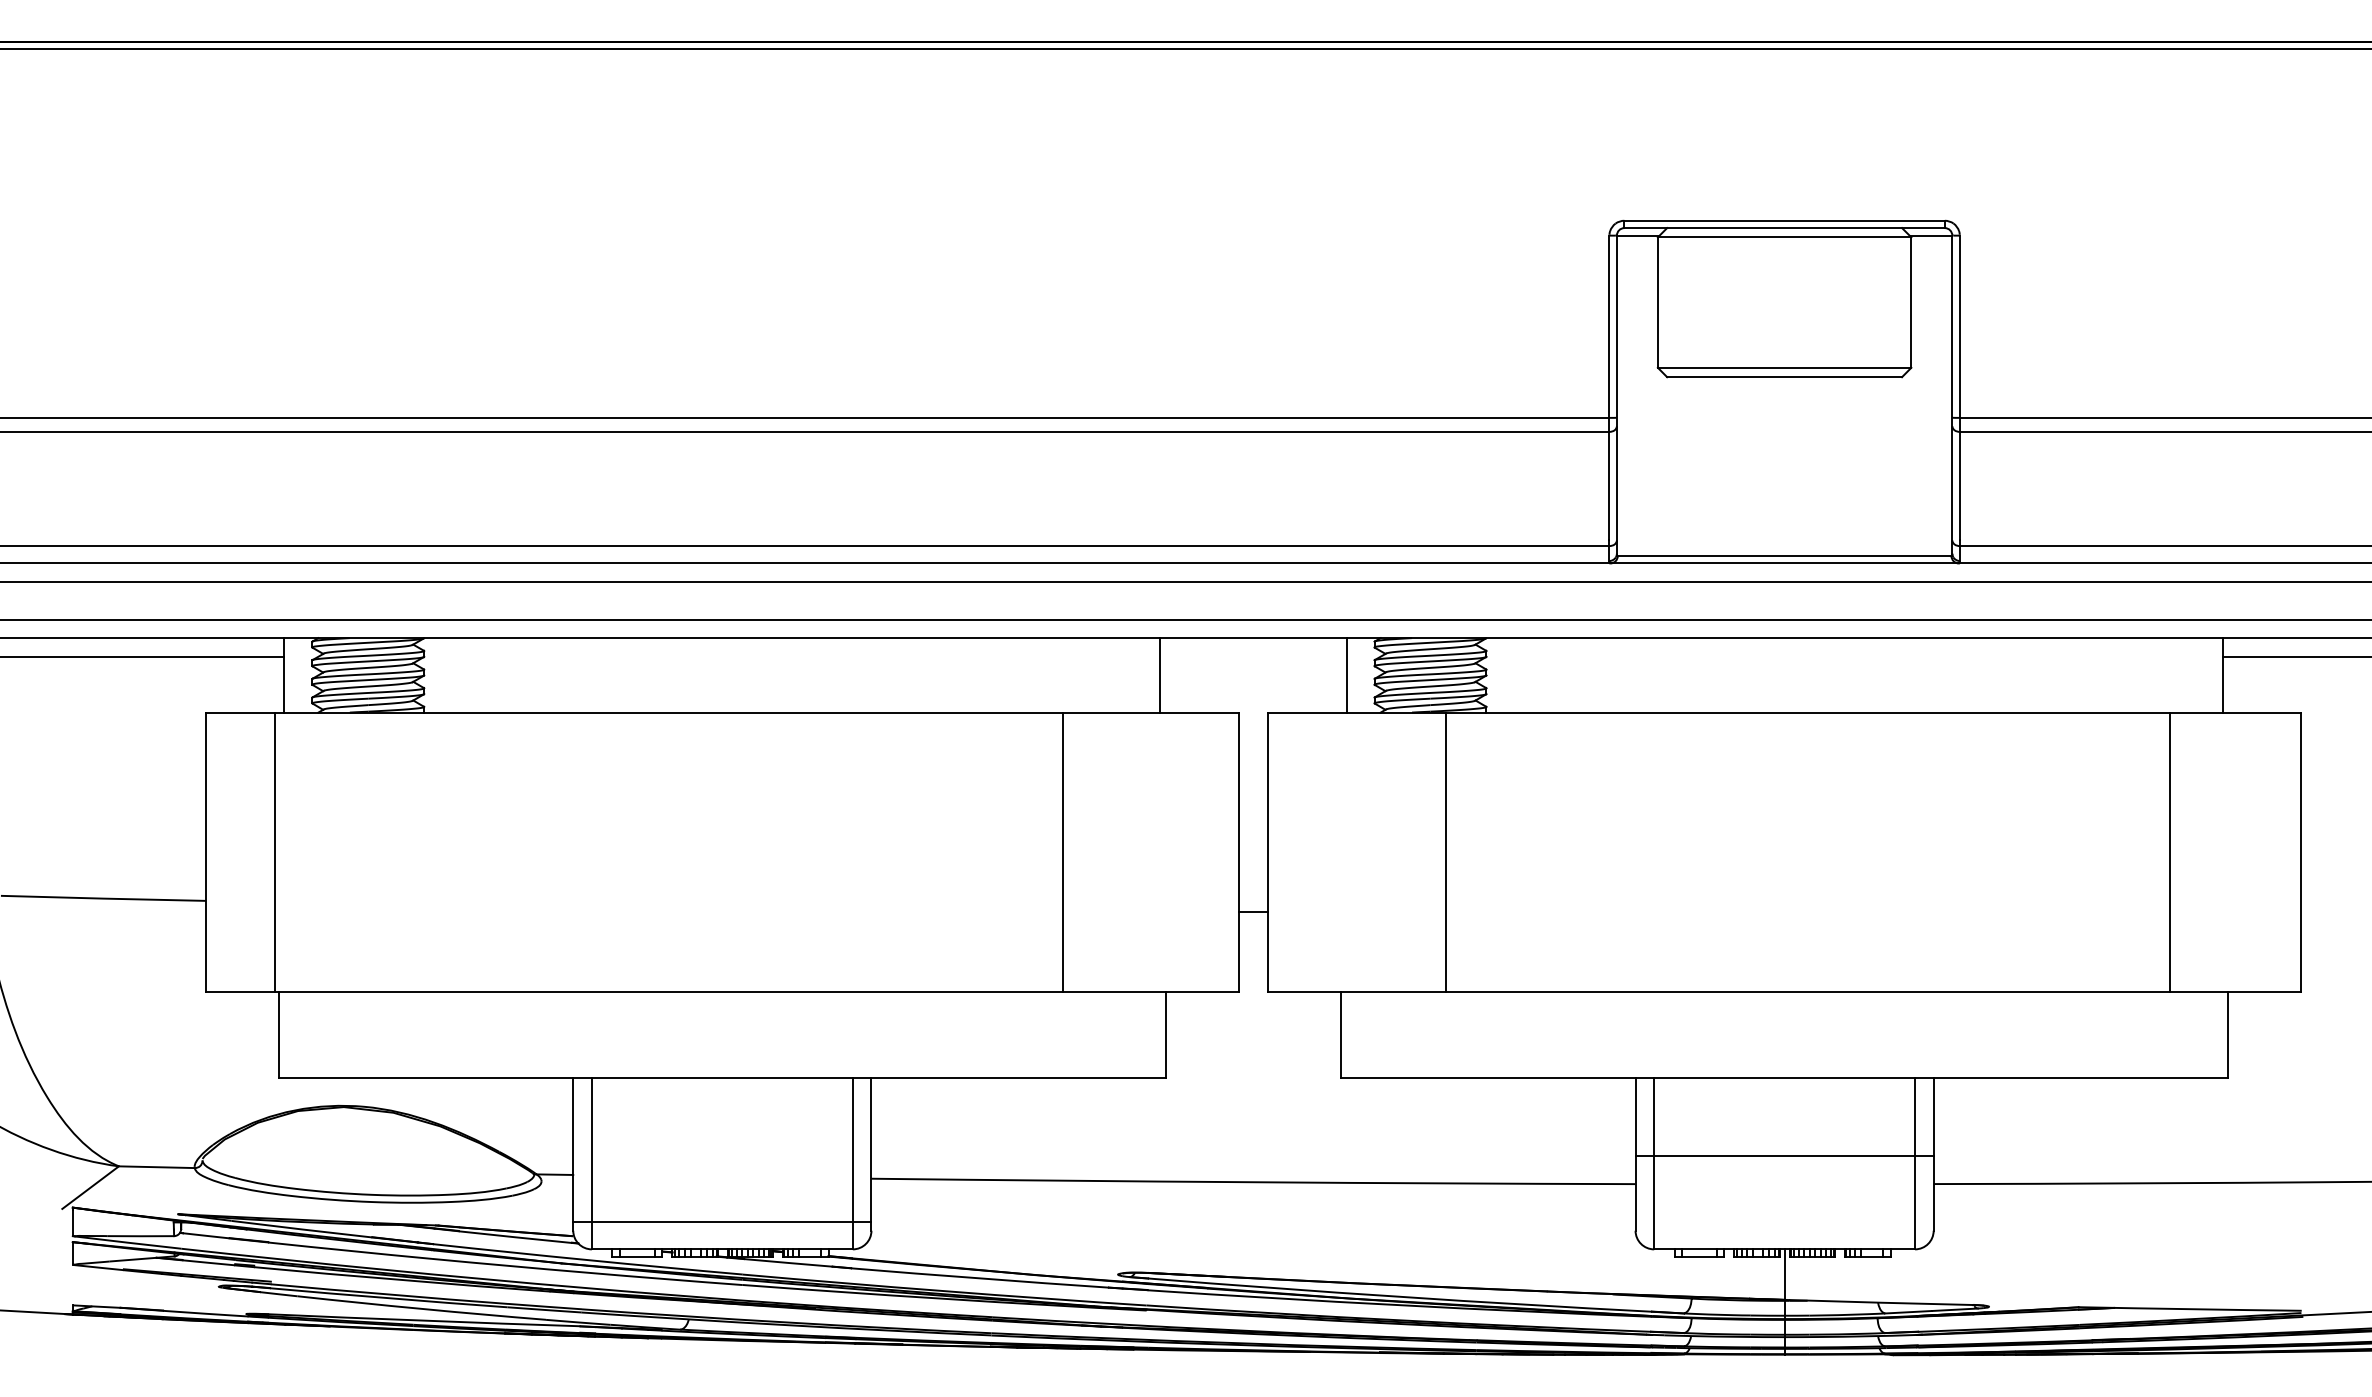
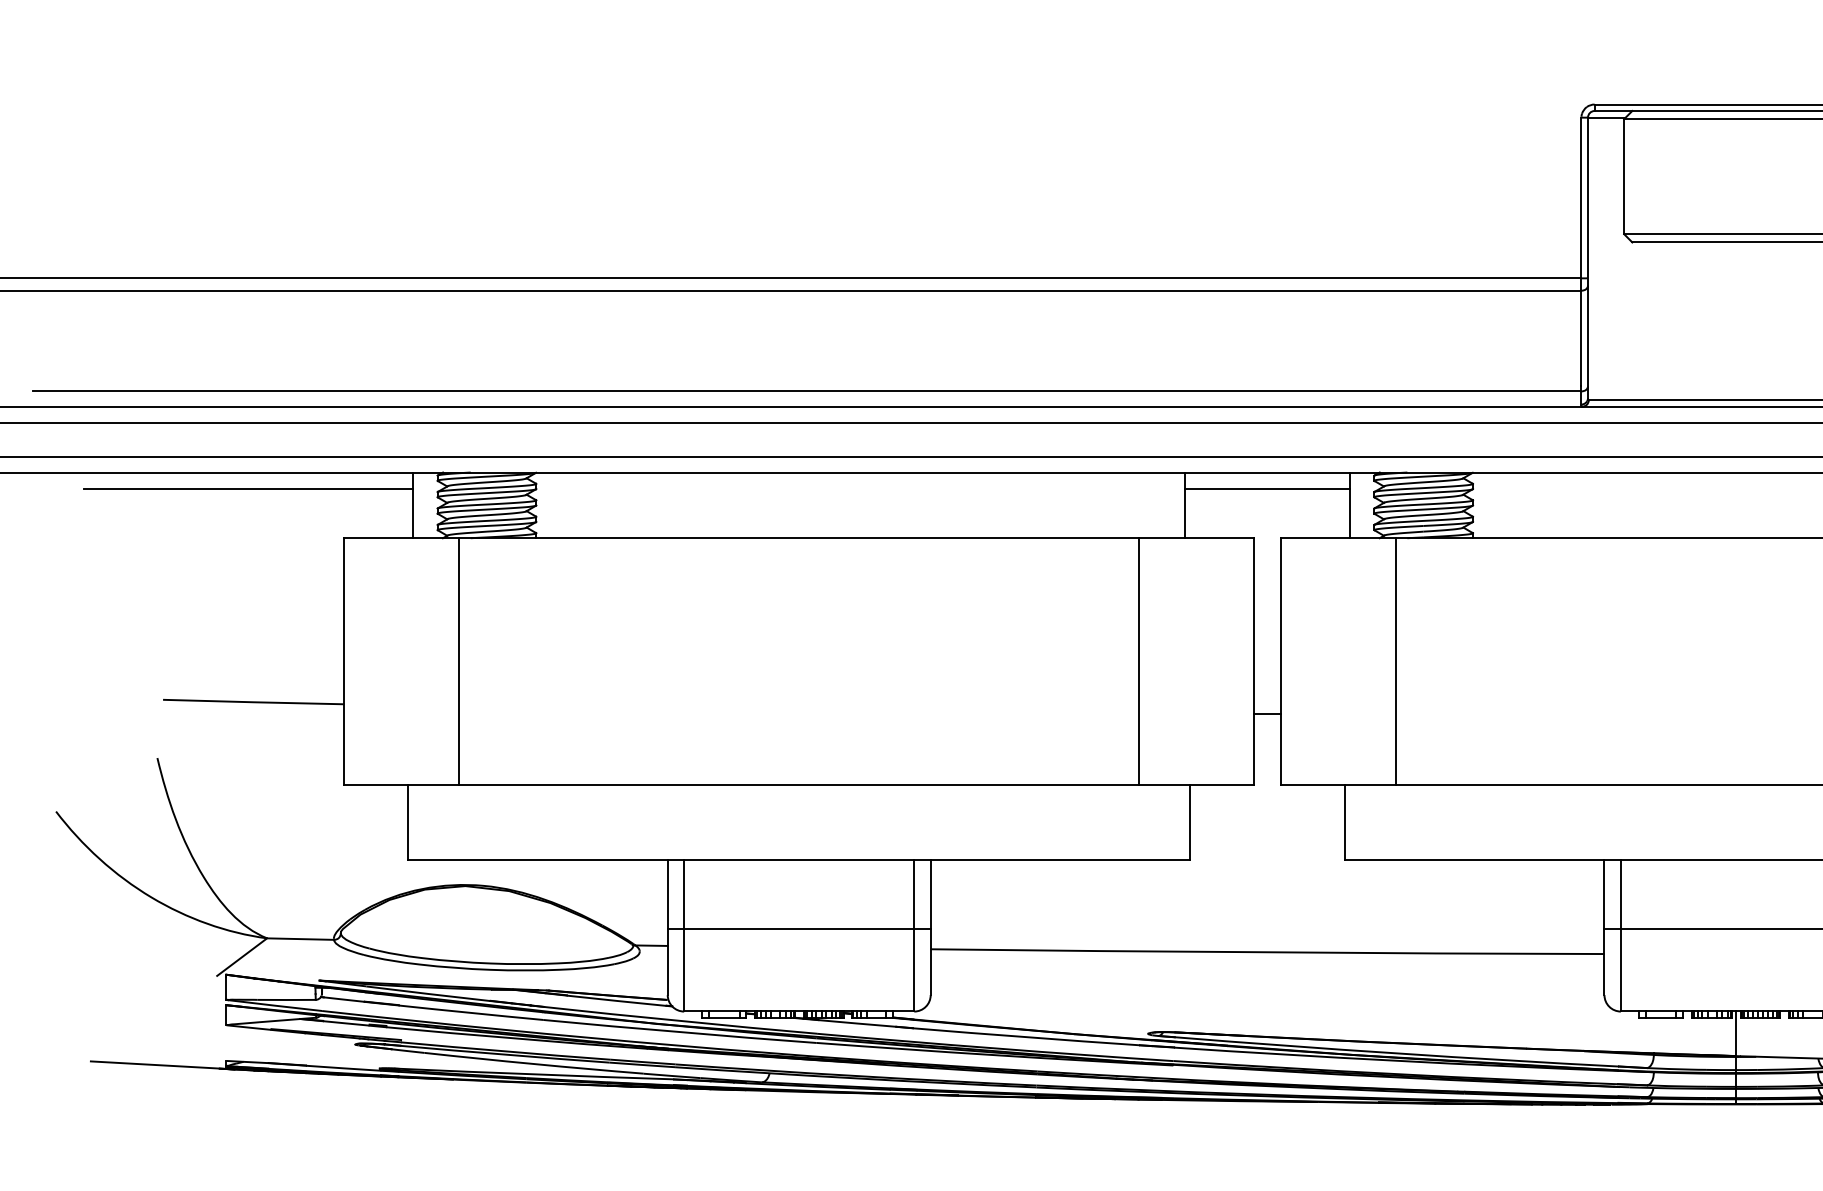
line: (1253, 656) -> (1267, 488), added
line: (274, 852) -> (458, 661), moved
line: (1063, 852) -> (1139, 661), moved
line: (1445, 852) -> (1395, 661), moved
line: (722, 1222) -> (799, 929), moved

